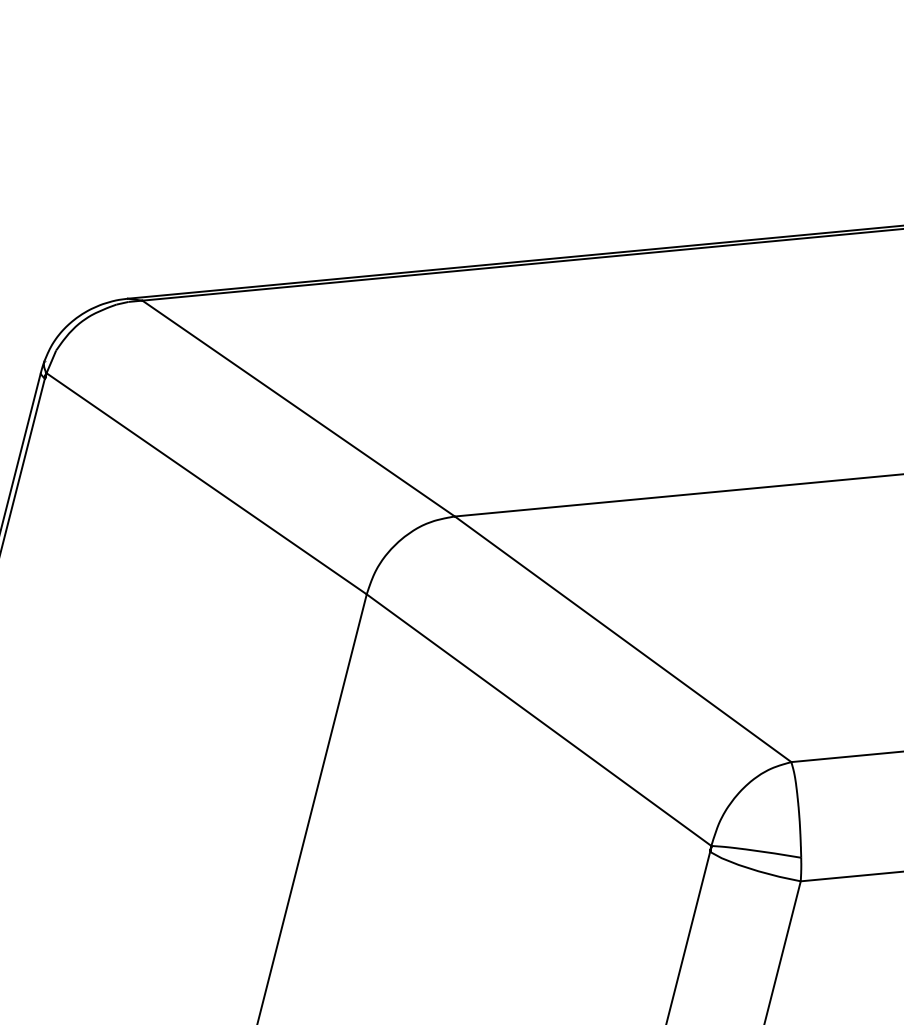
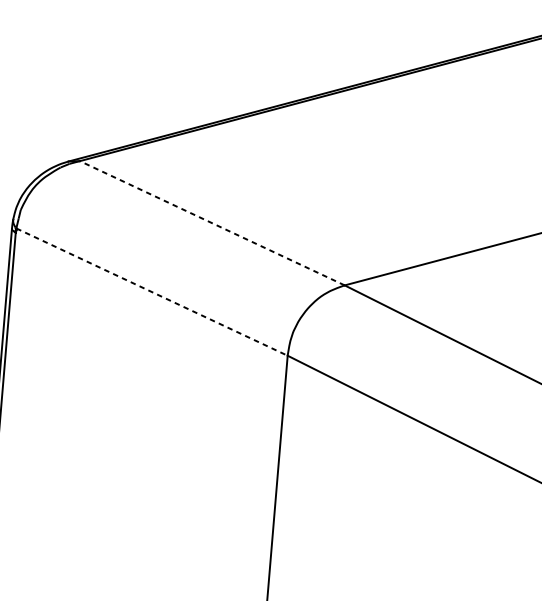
line: (298, 408) -> (212, 223), solid -> dashed
line: (206, 483) -> (151, 291), solid -> dashed

